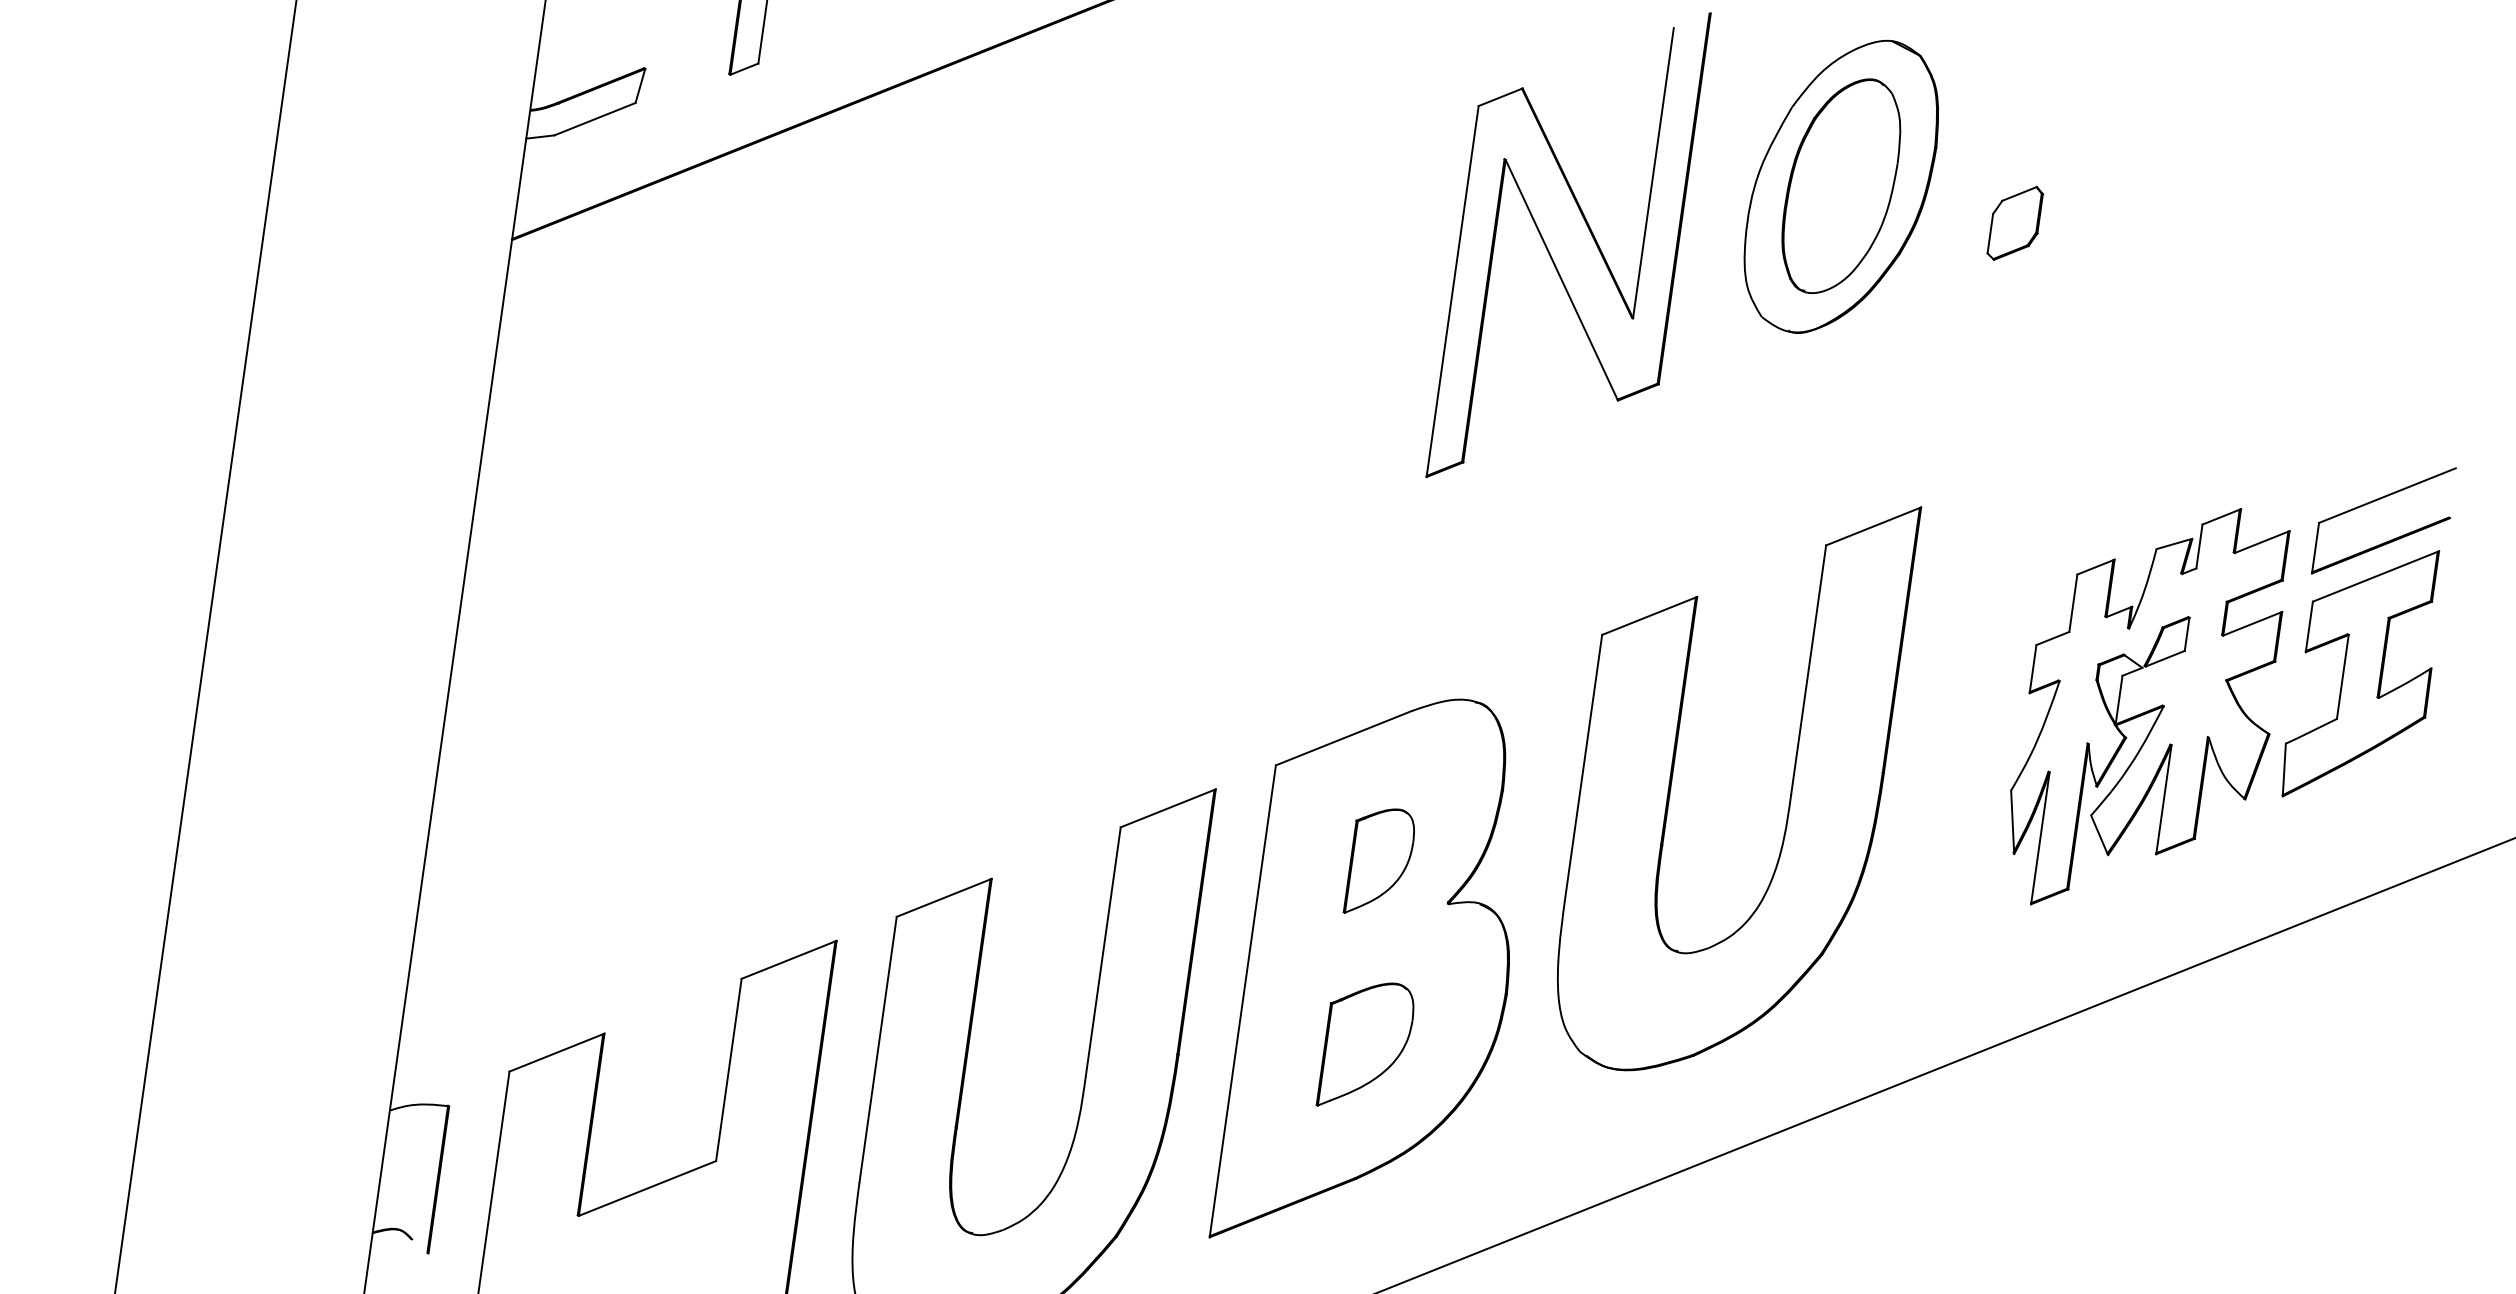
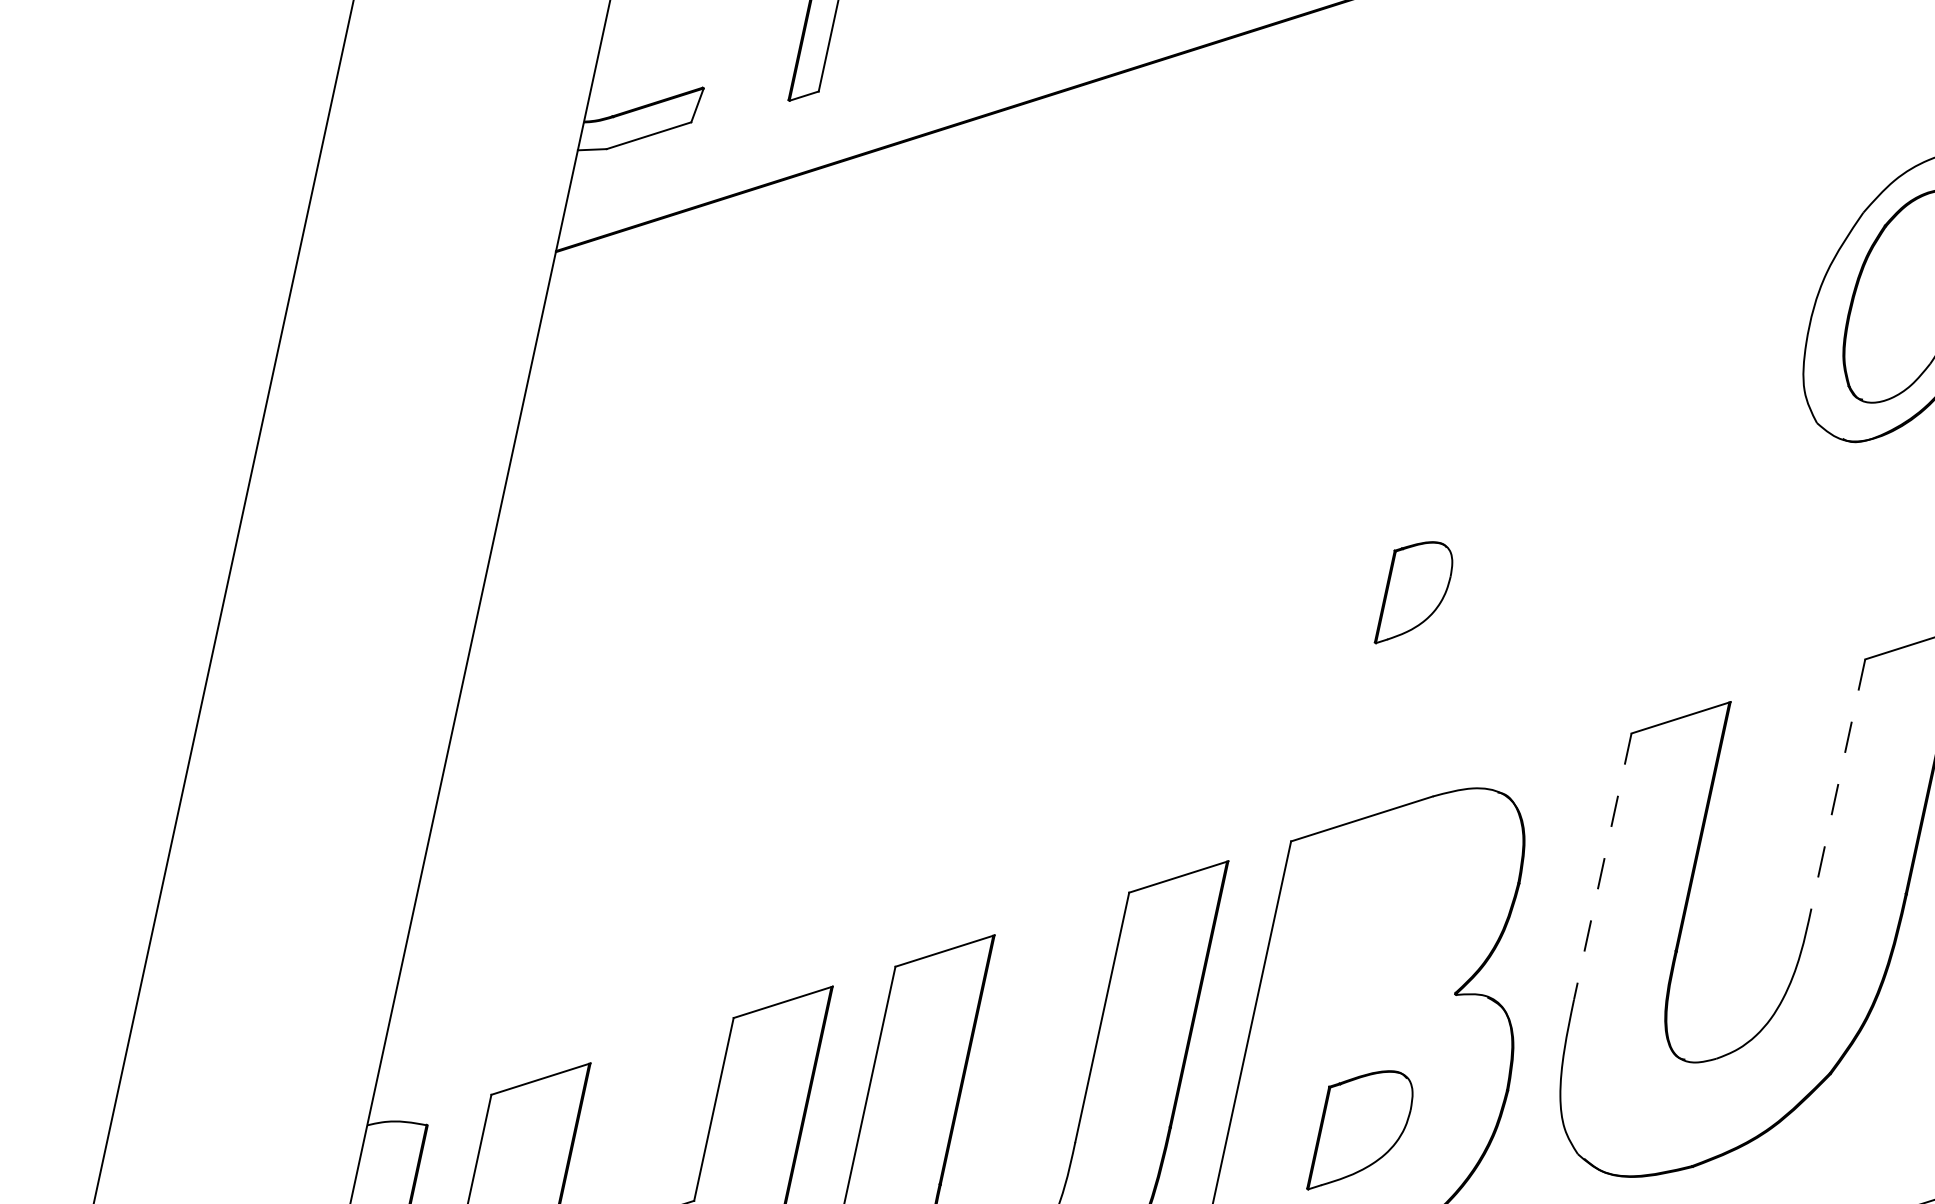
part: (1550, 253) -> (1607, 342), removed
line: (1808, 669) -> (1838, 783), solid -> dashed
line: (1583, 768) -> (1602, 867), solid -> dashed
part: (1378, 860) -> (1413, 592), moved

